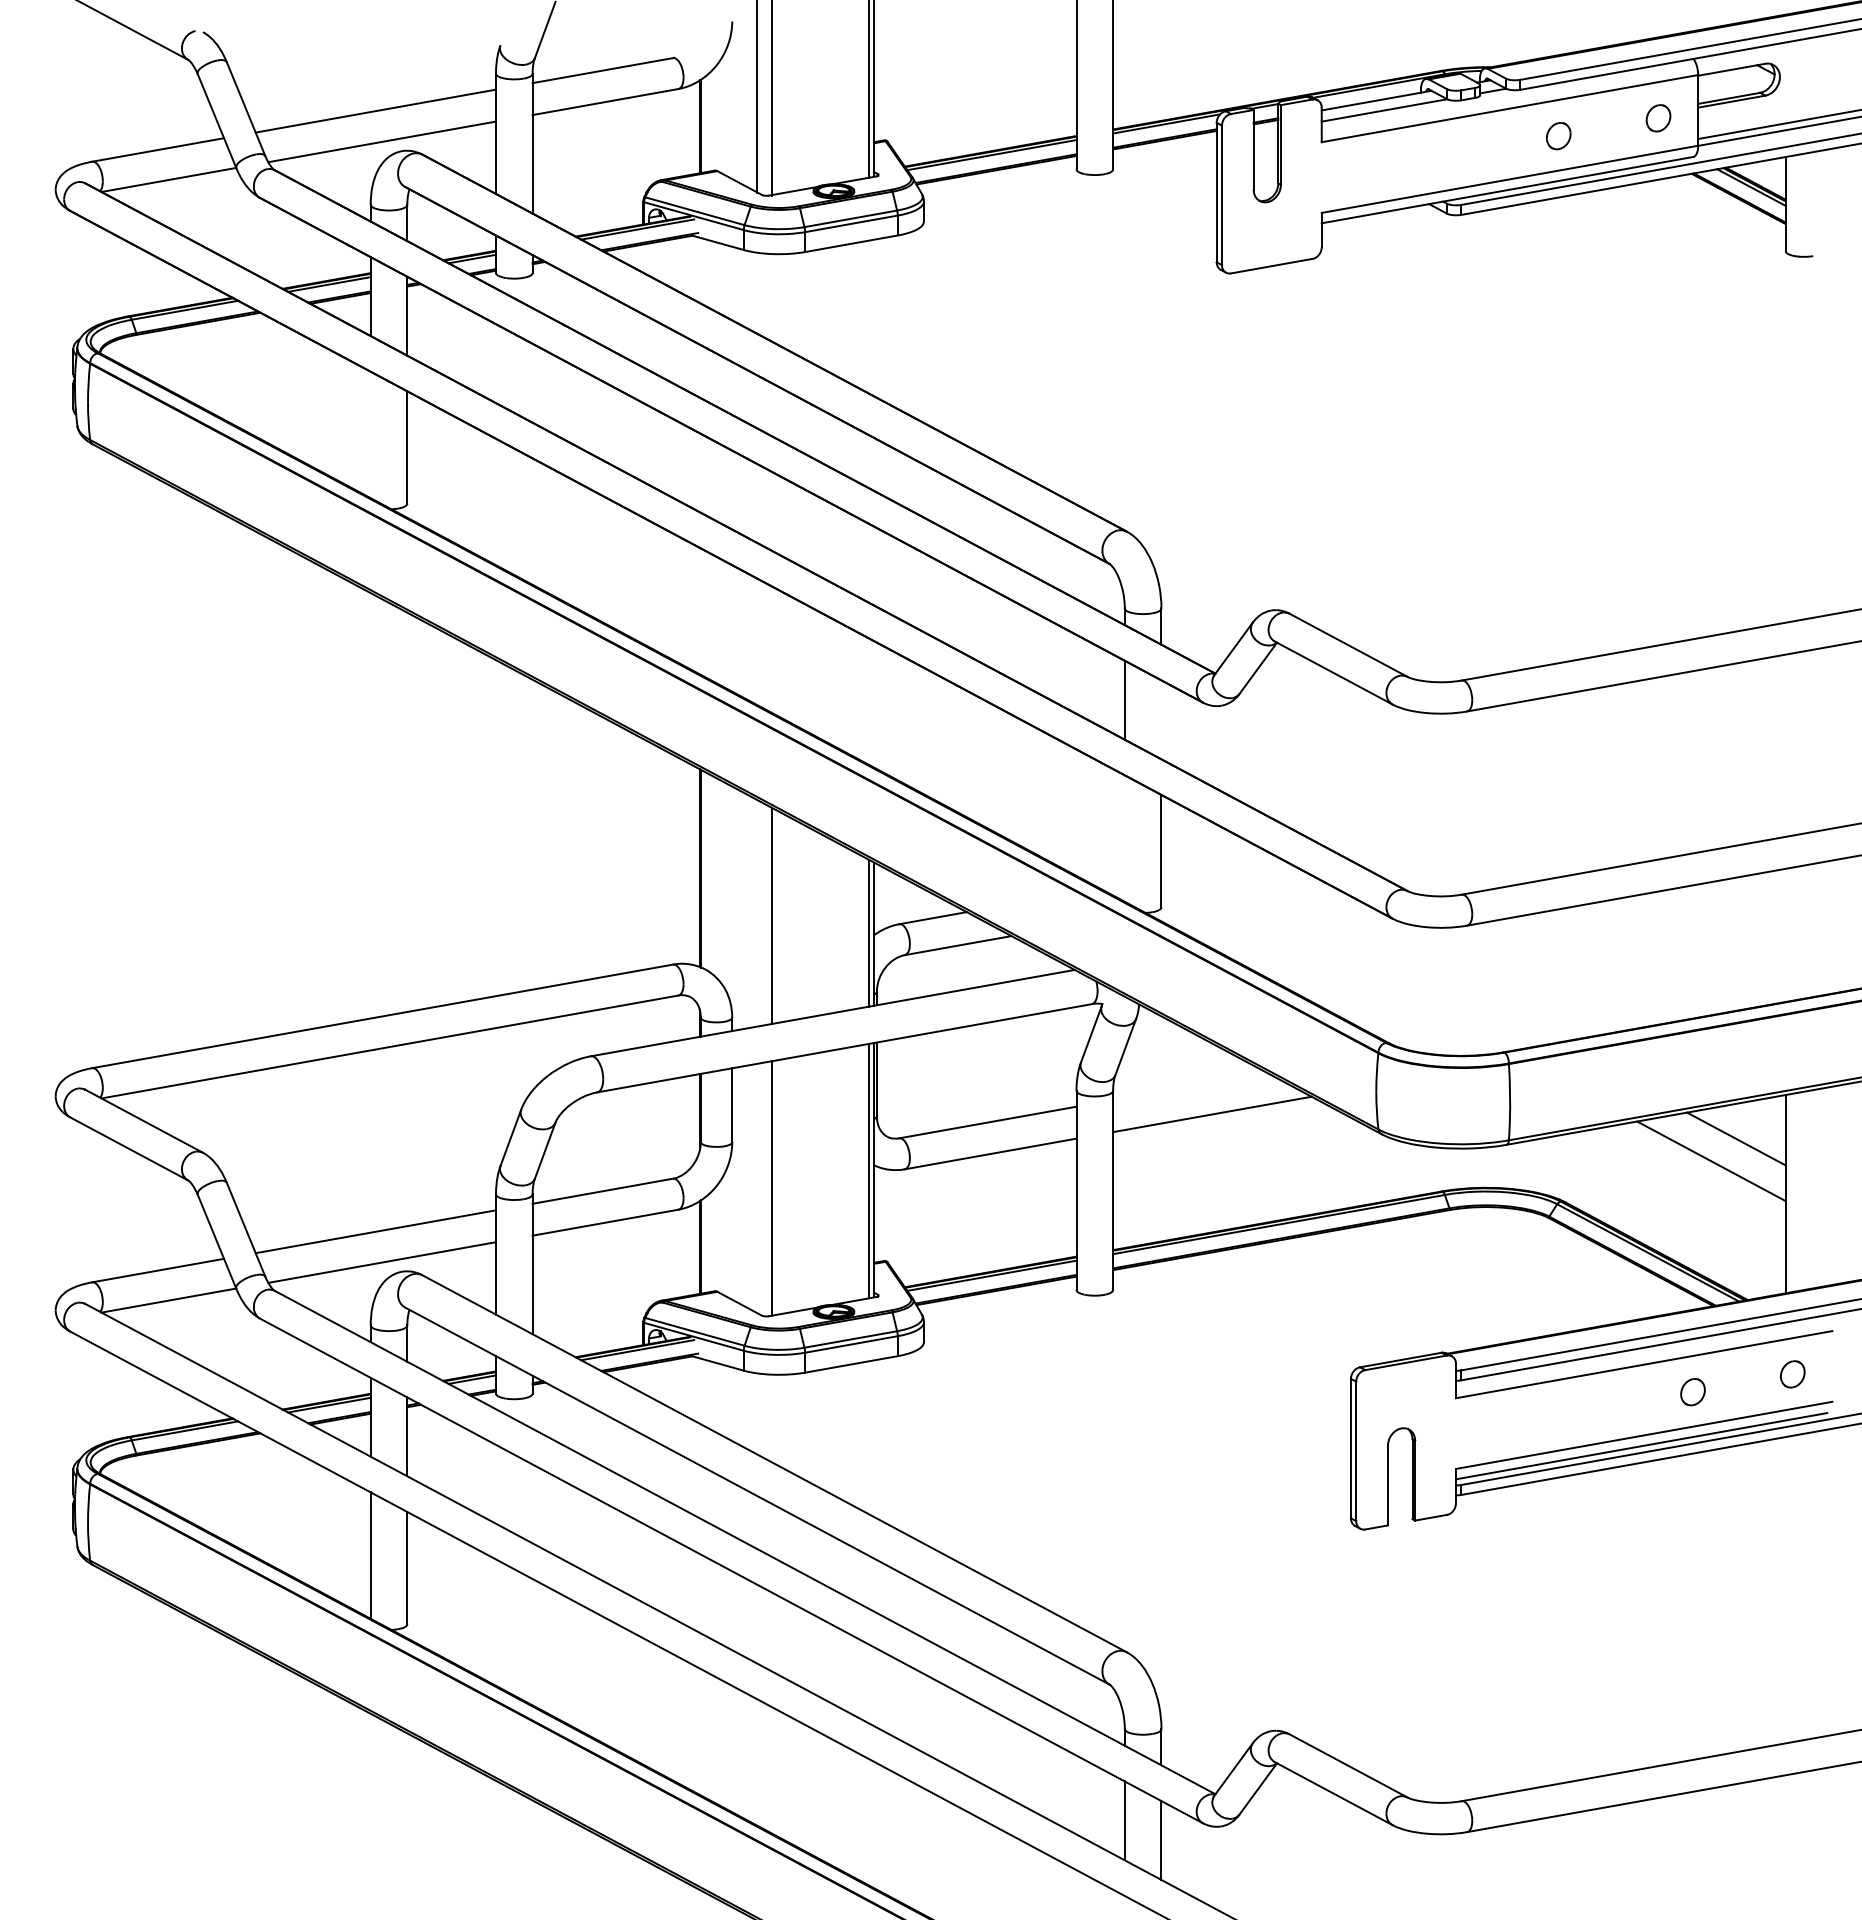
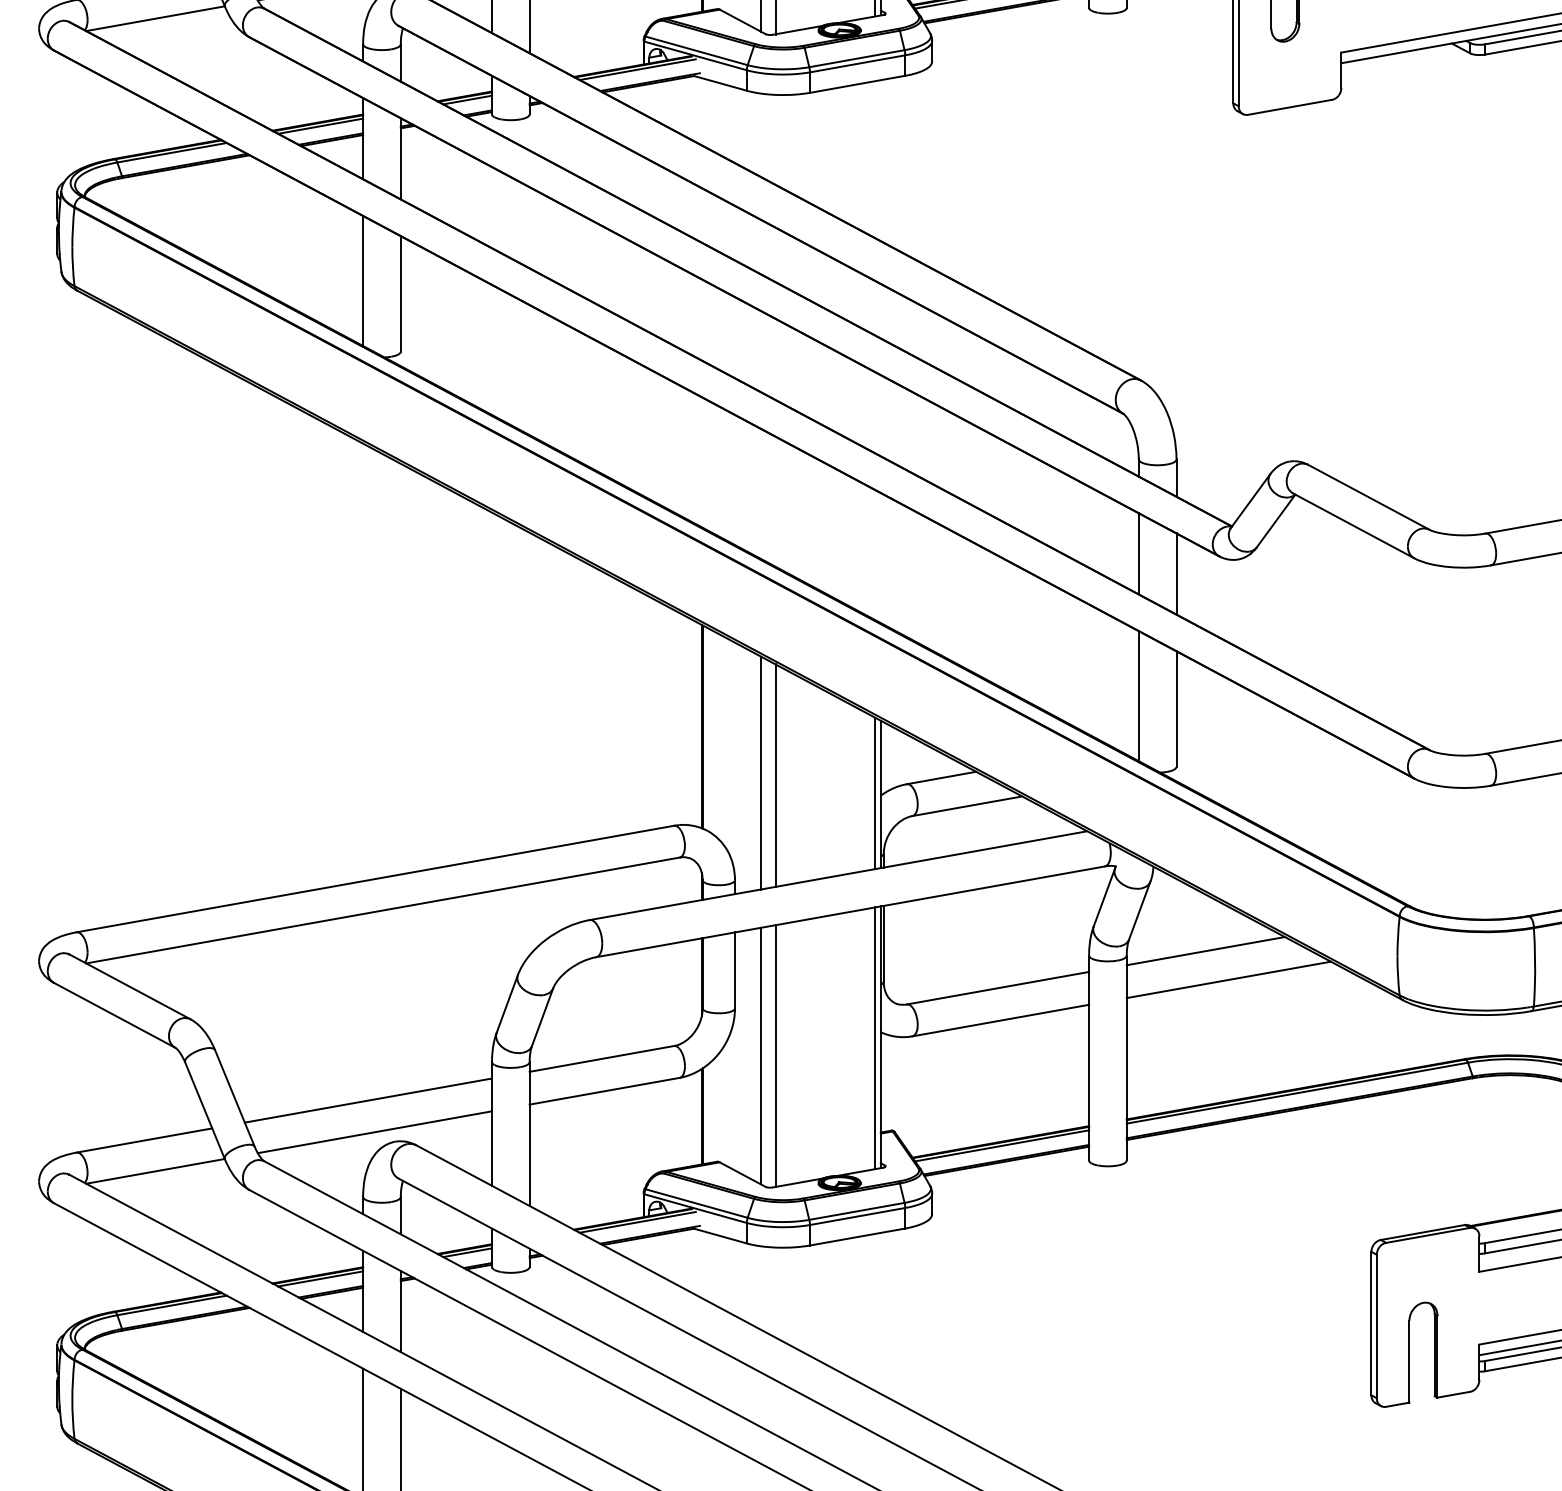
line: (370, 434) -> (362, 280), added
line: (1161, 719) -> (1176, 573), added
line: (1124, 838) -> (1138, 696), added
line: (757, 913) -> (760, 773), added
line: (1189, 1086) -> (1205, 951), added
line: (757, 1188) -> (760, 1056), added

